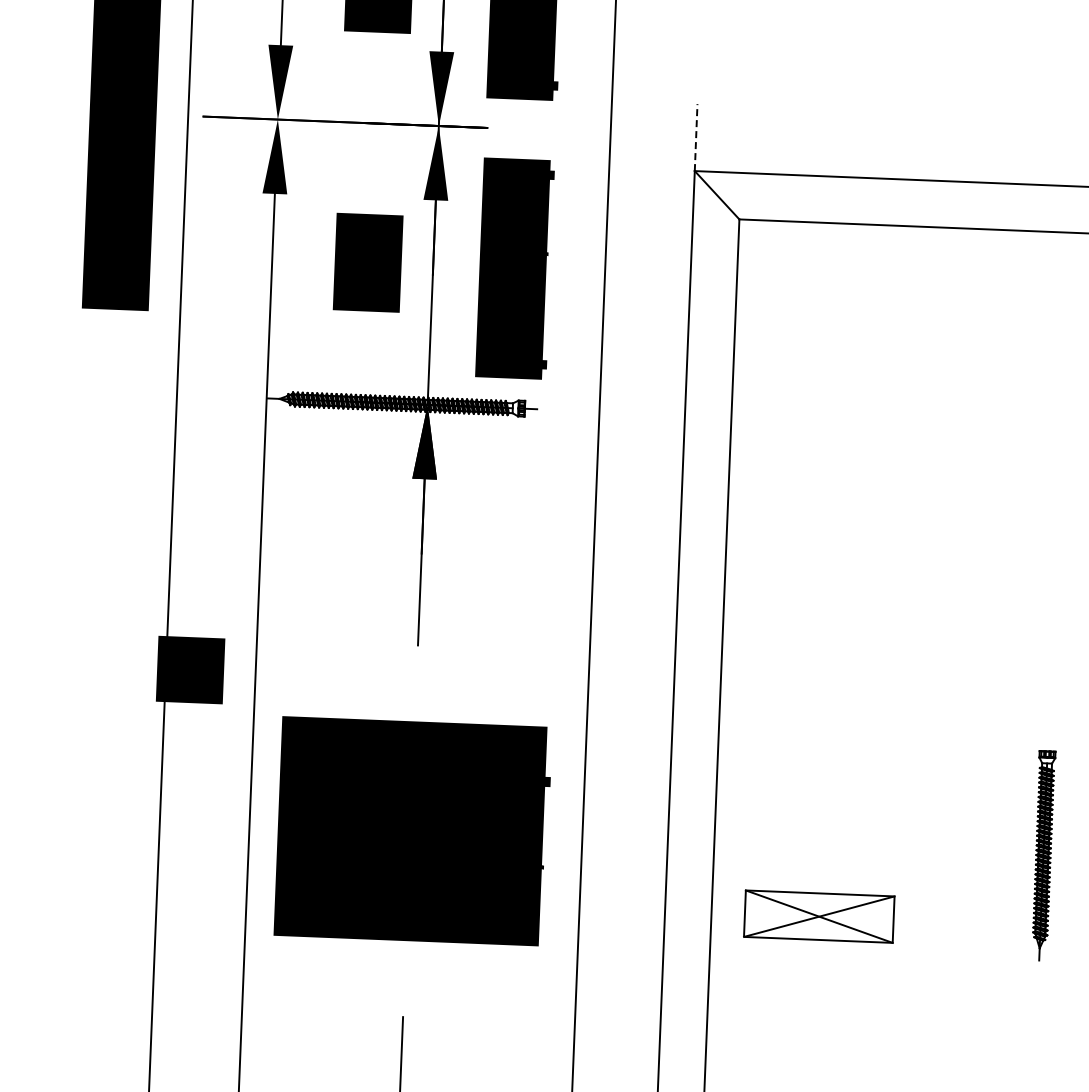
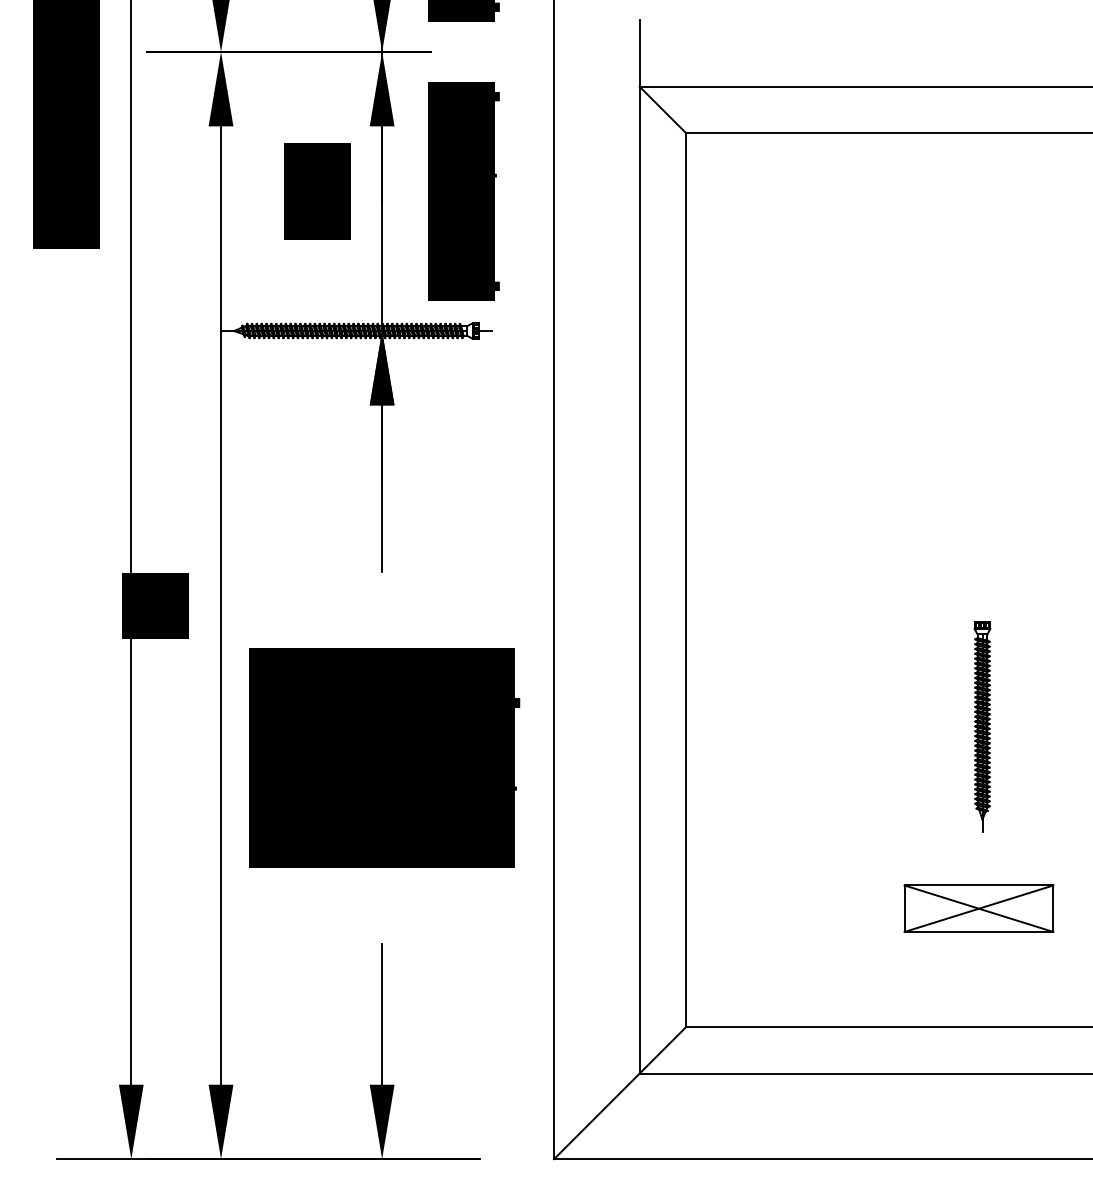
line: (695, 136) -> (639, 52), dashed -> solid
part: (1043, 855) -> (982, 726), moved
part: (818, 916) -> (978, 908), moved

